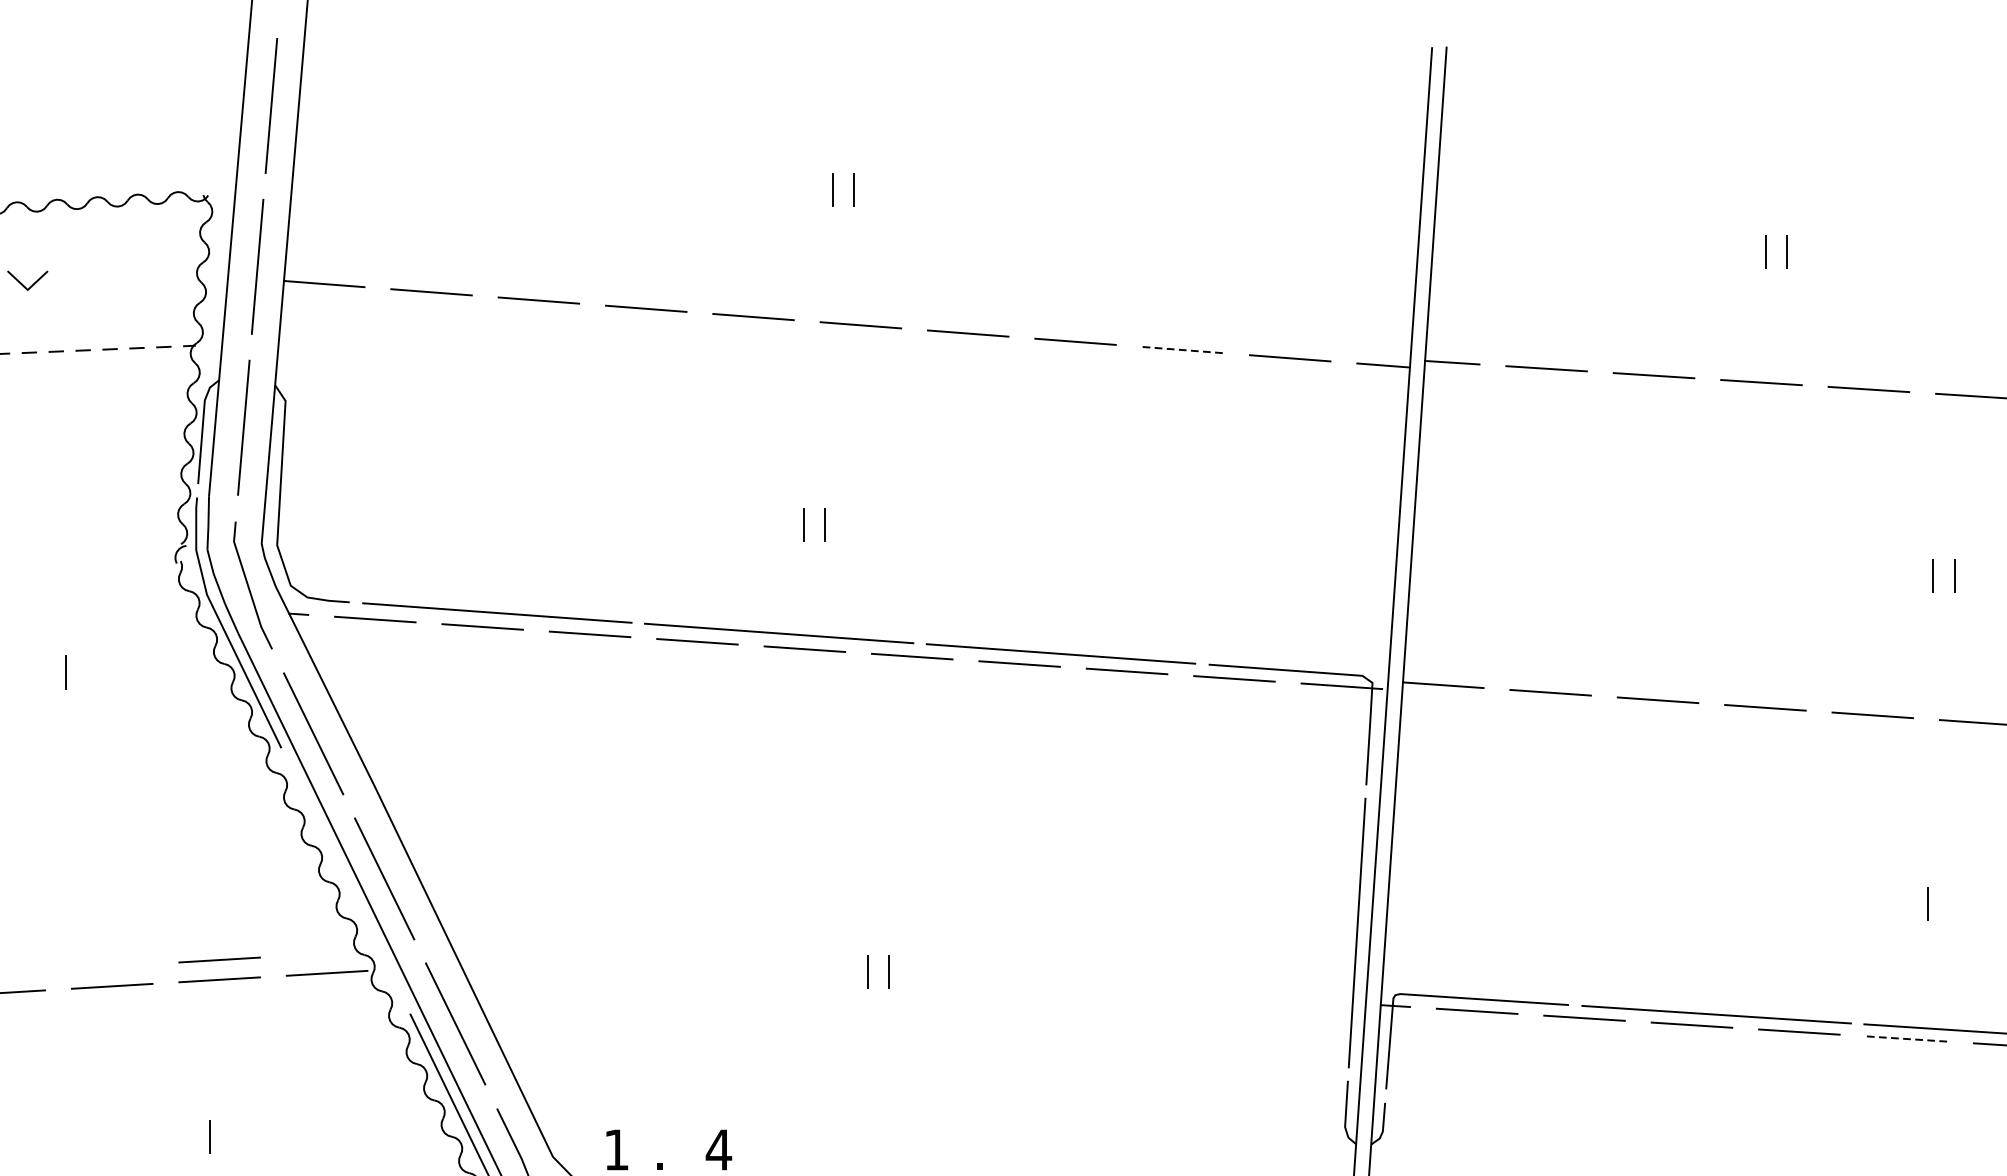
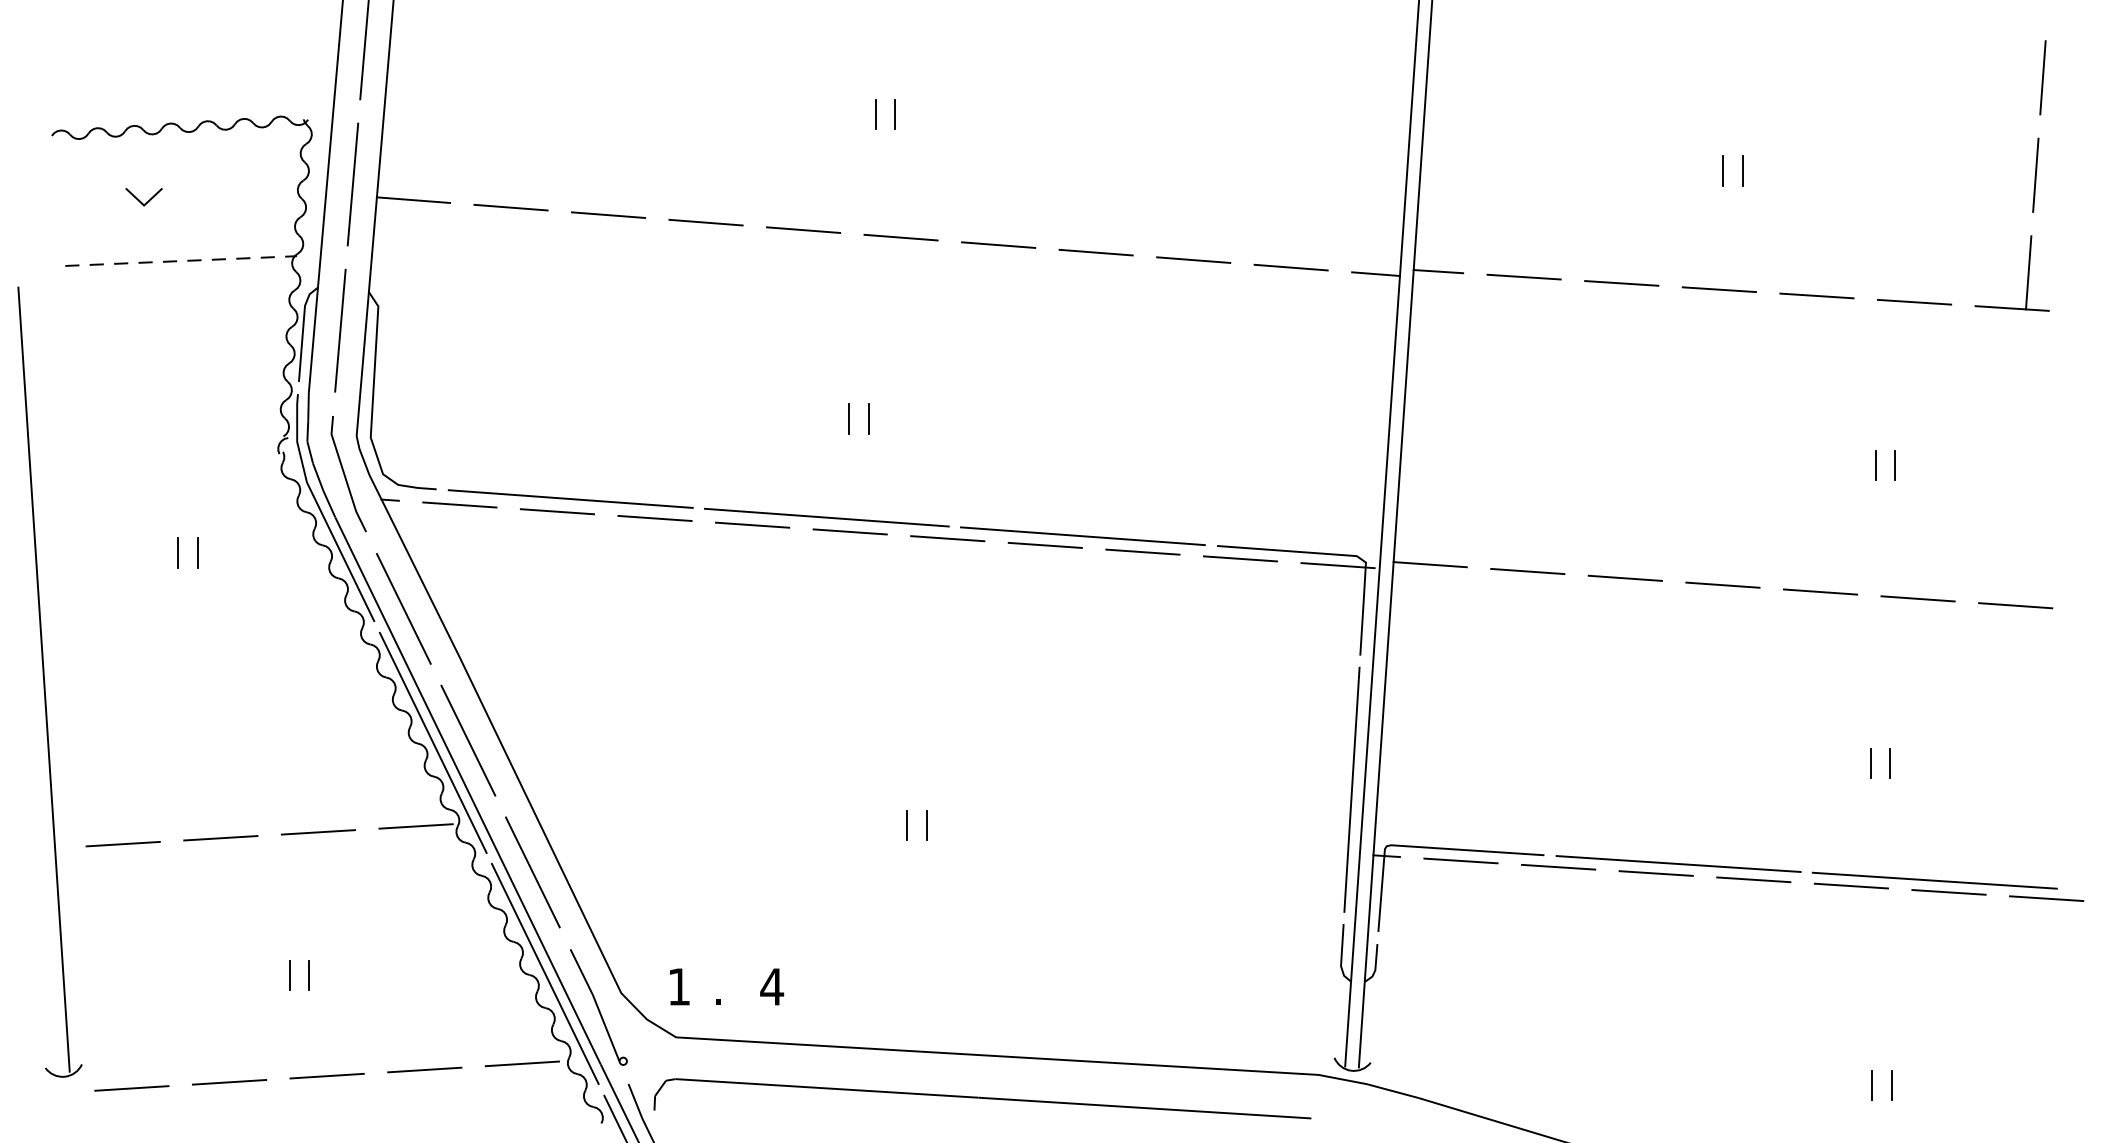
line: (1182, 350) -> (1193, 260), dashed -> solid
line: (87, 671) -> (198, 552), added
line: (345, 880) -> (432, 742), added
line: (1949, 904) -> (1890, 763), added
line: (219, 960) -> (318, 814), removed
line: (1906, 1039) -> (1851, 886), dashed -> solid
line: (187, 1136) -> (289, 974), added

